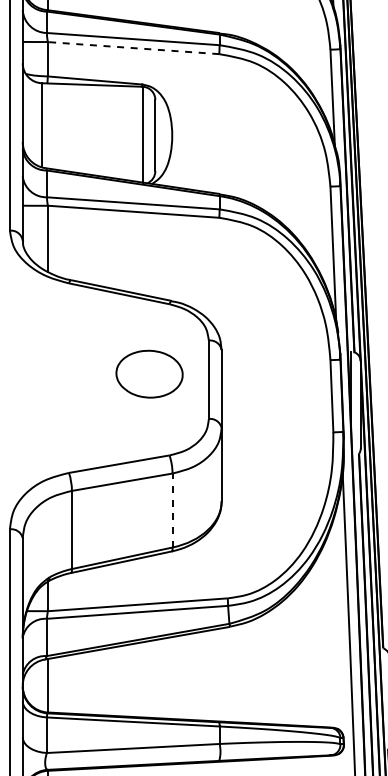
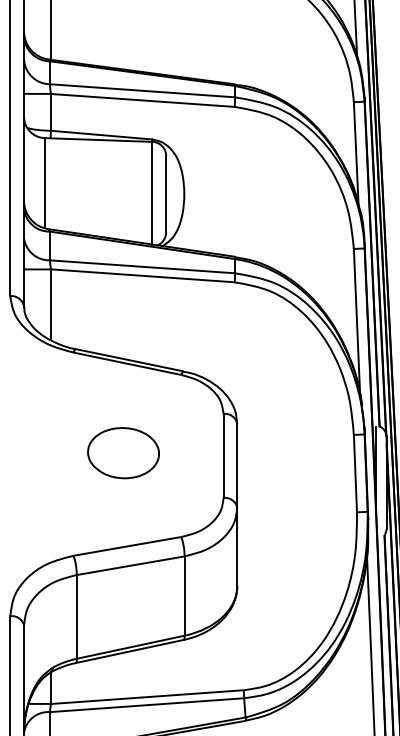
line: (133, 48) -> (142, 100), dashed -> solid
part: (149, 373) -> (123, 452), moved
line: (172, 510) -> (184, 596), dashed -> solid

